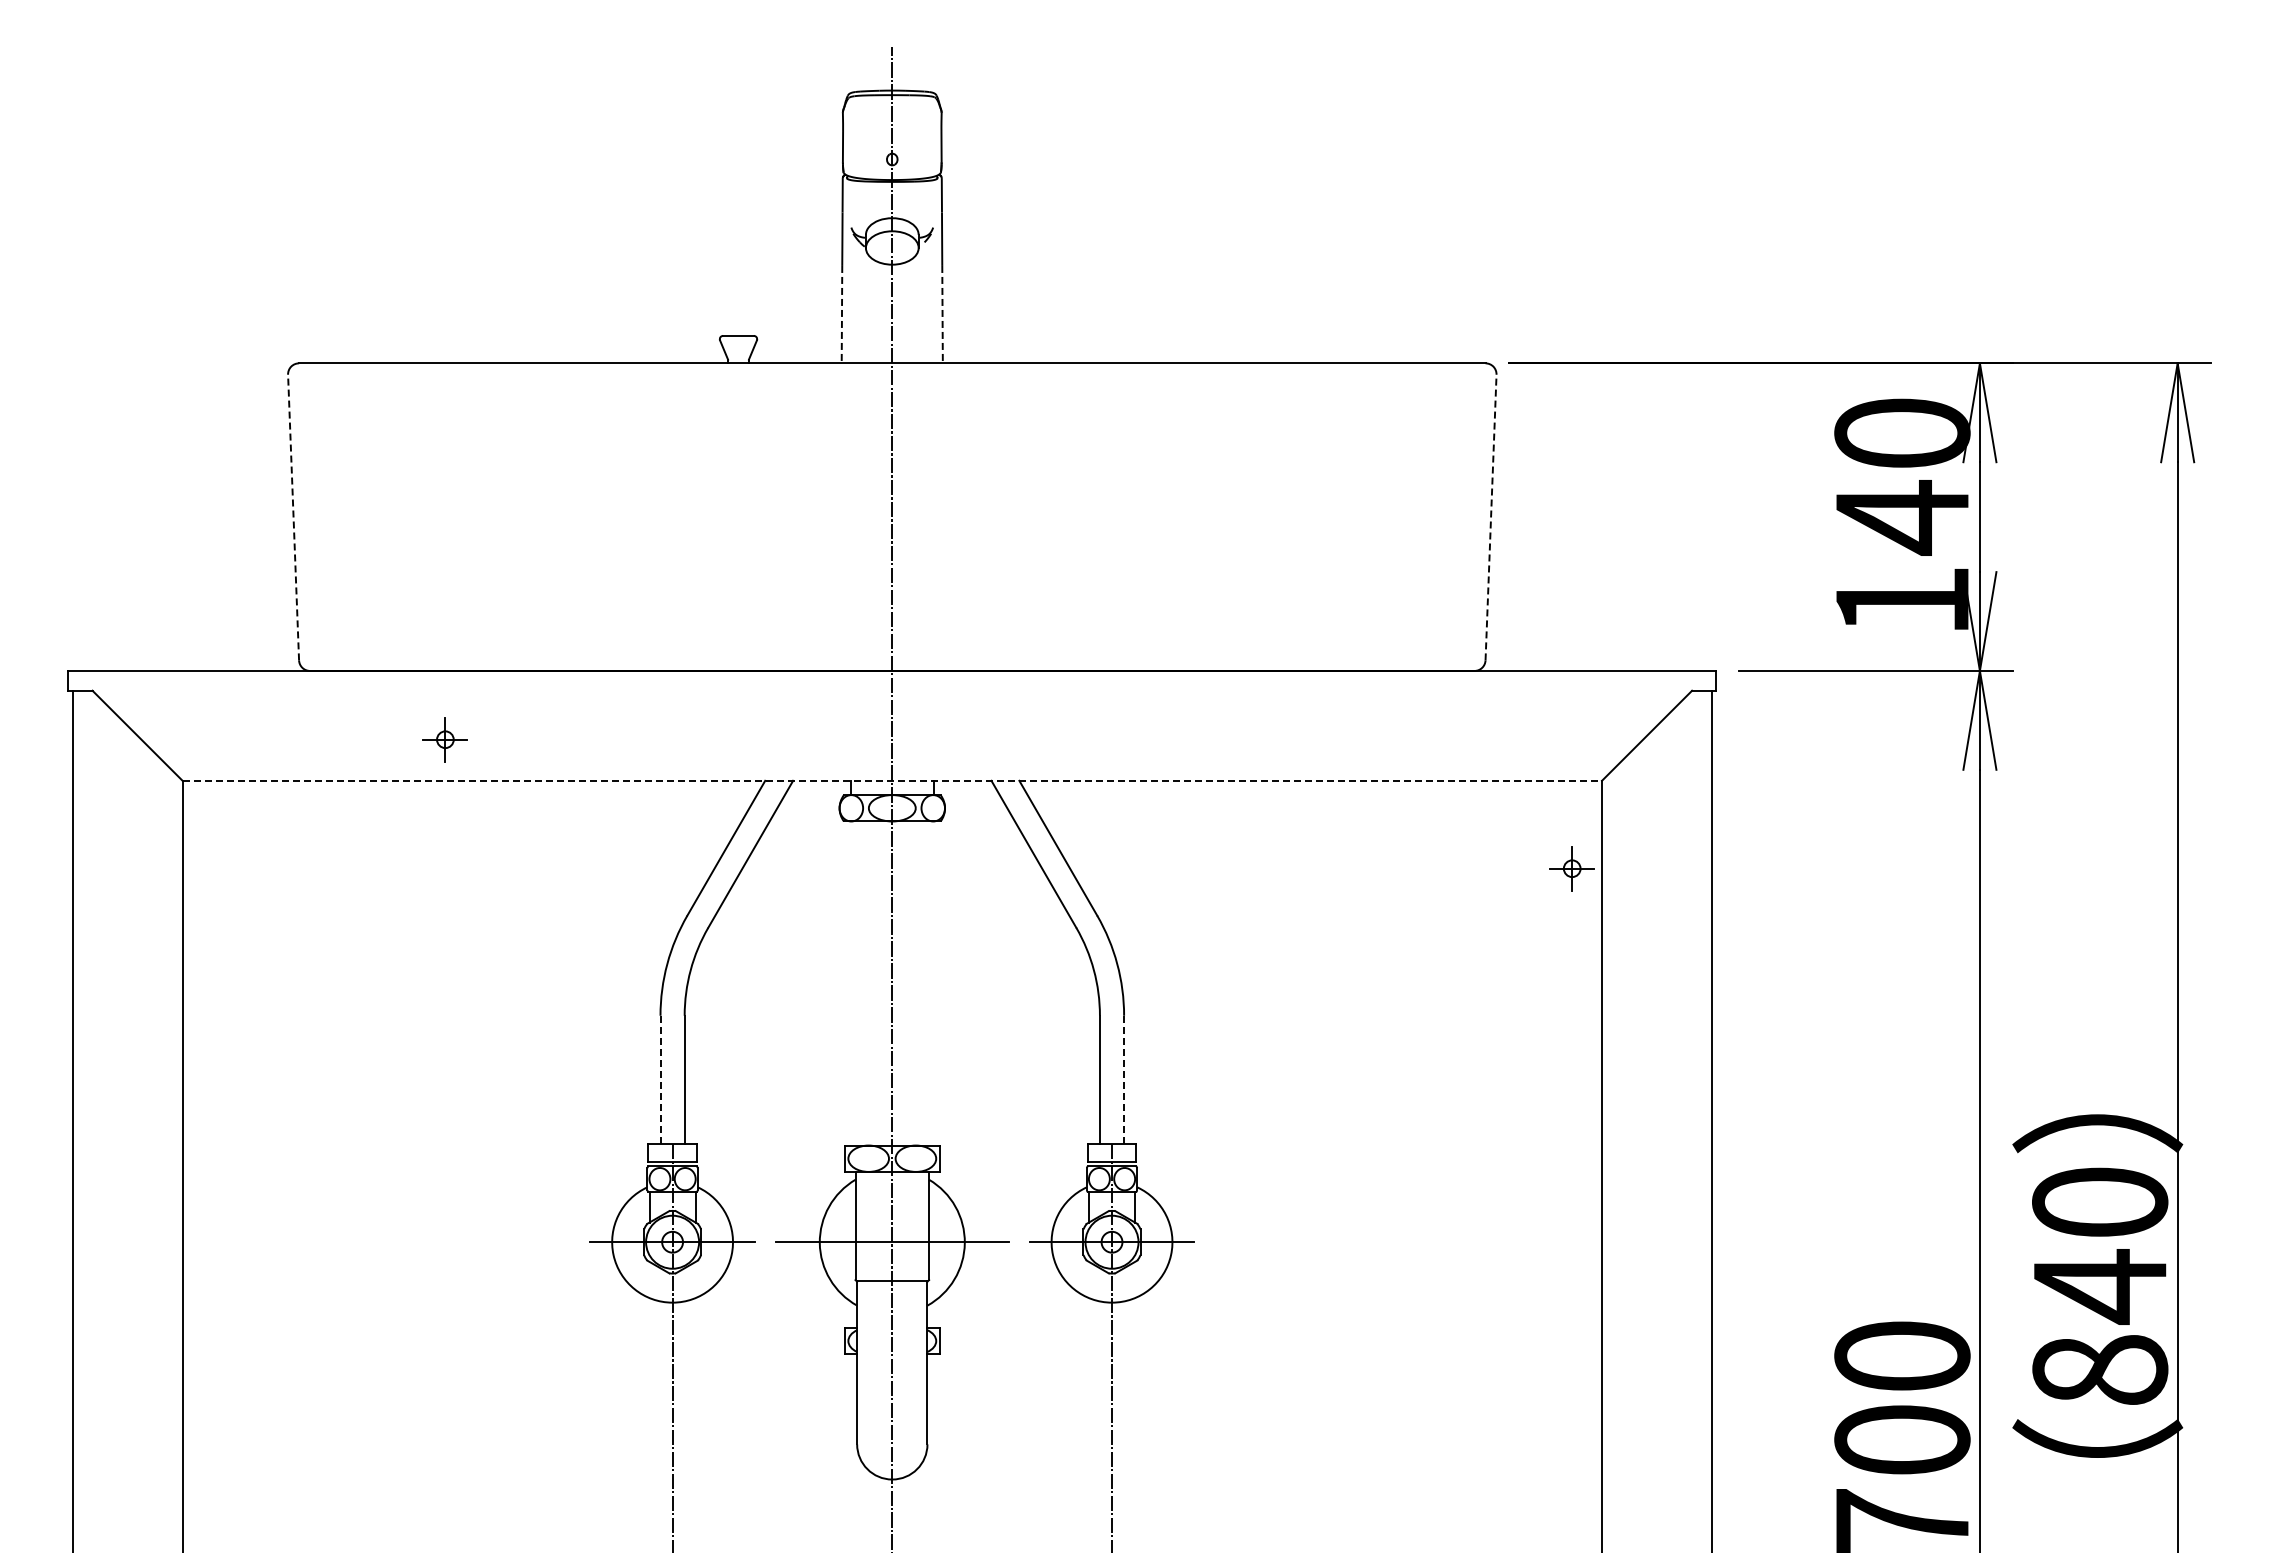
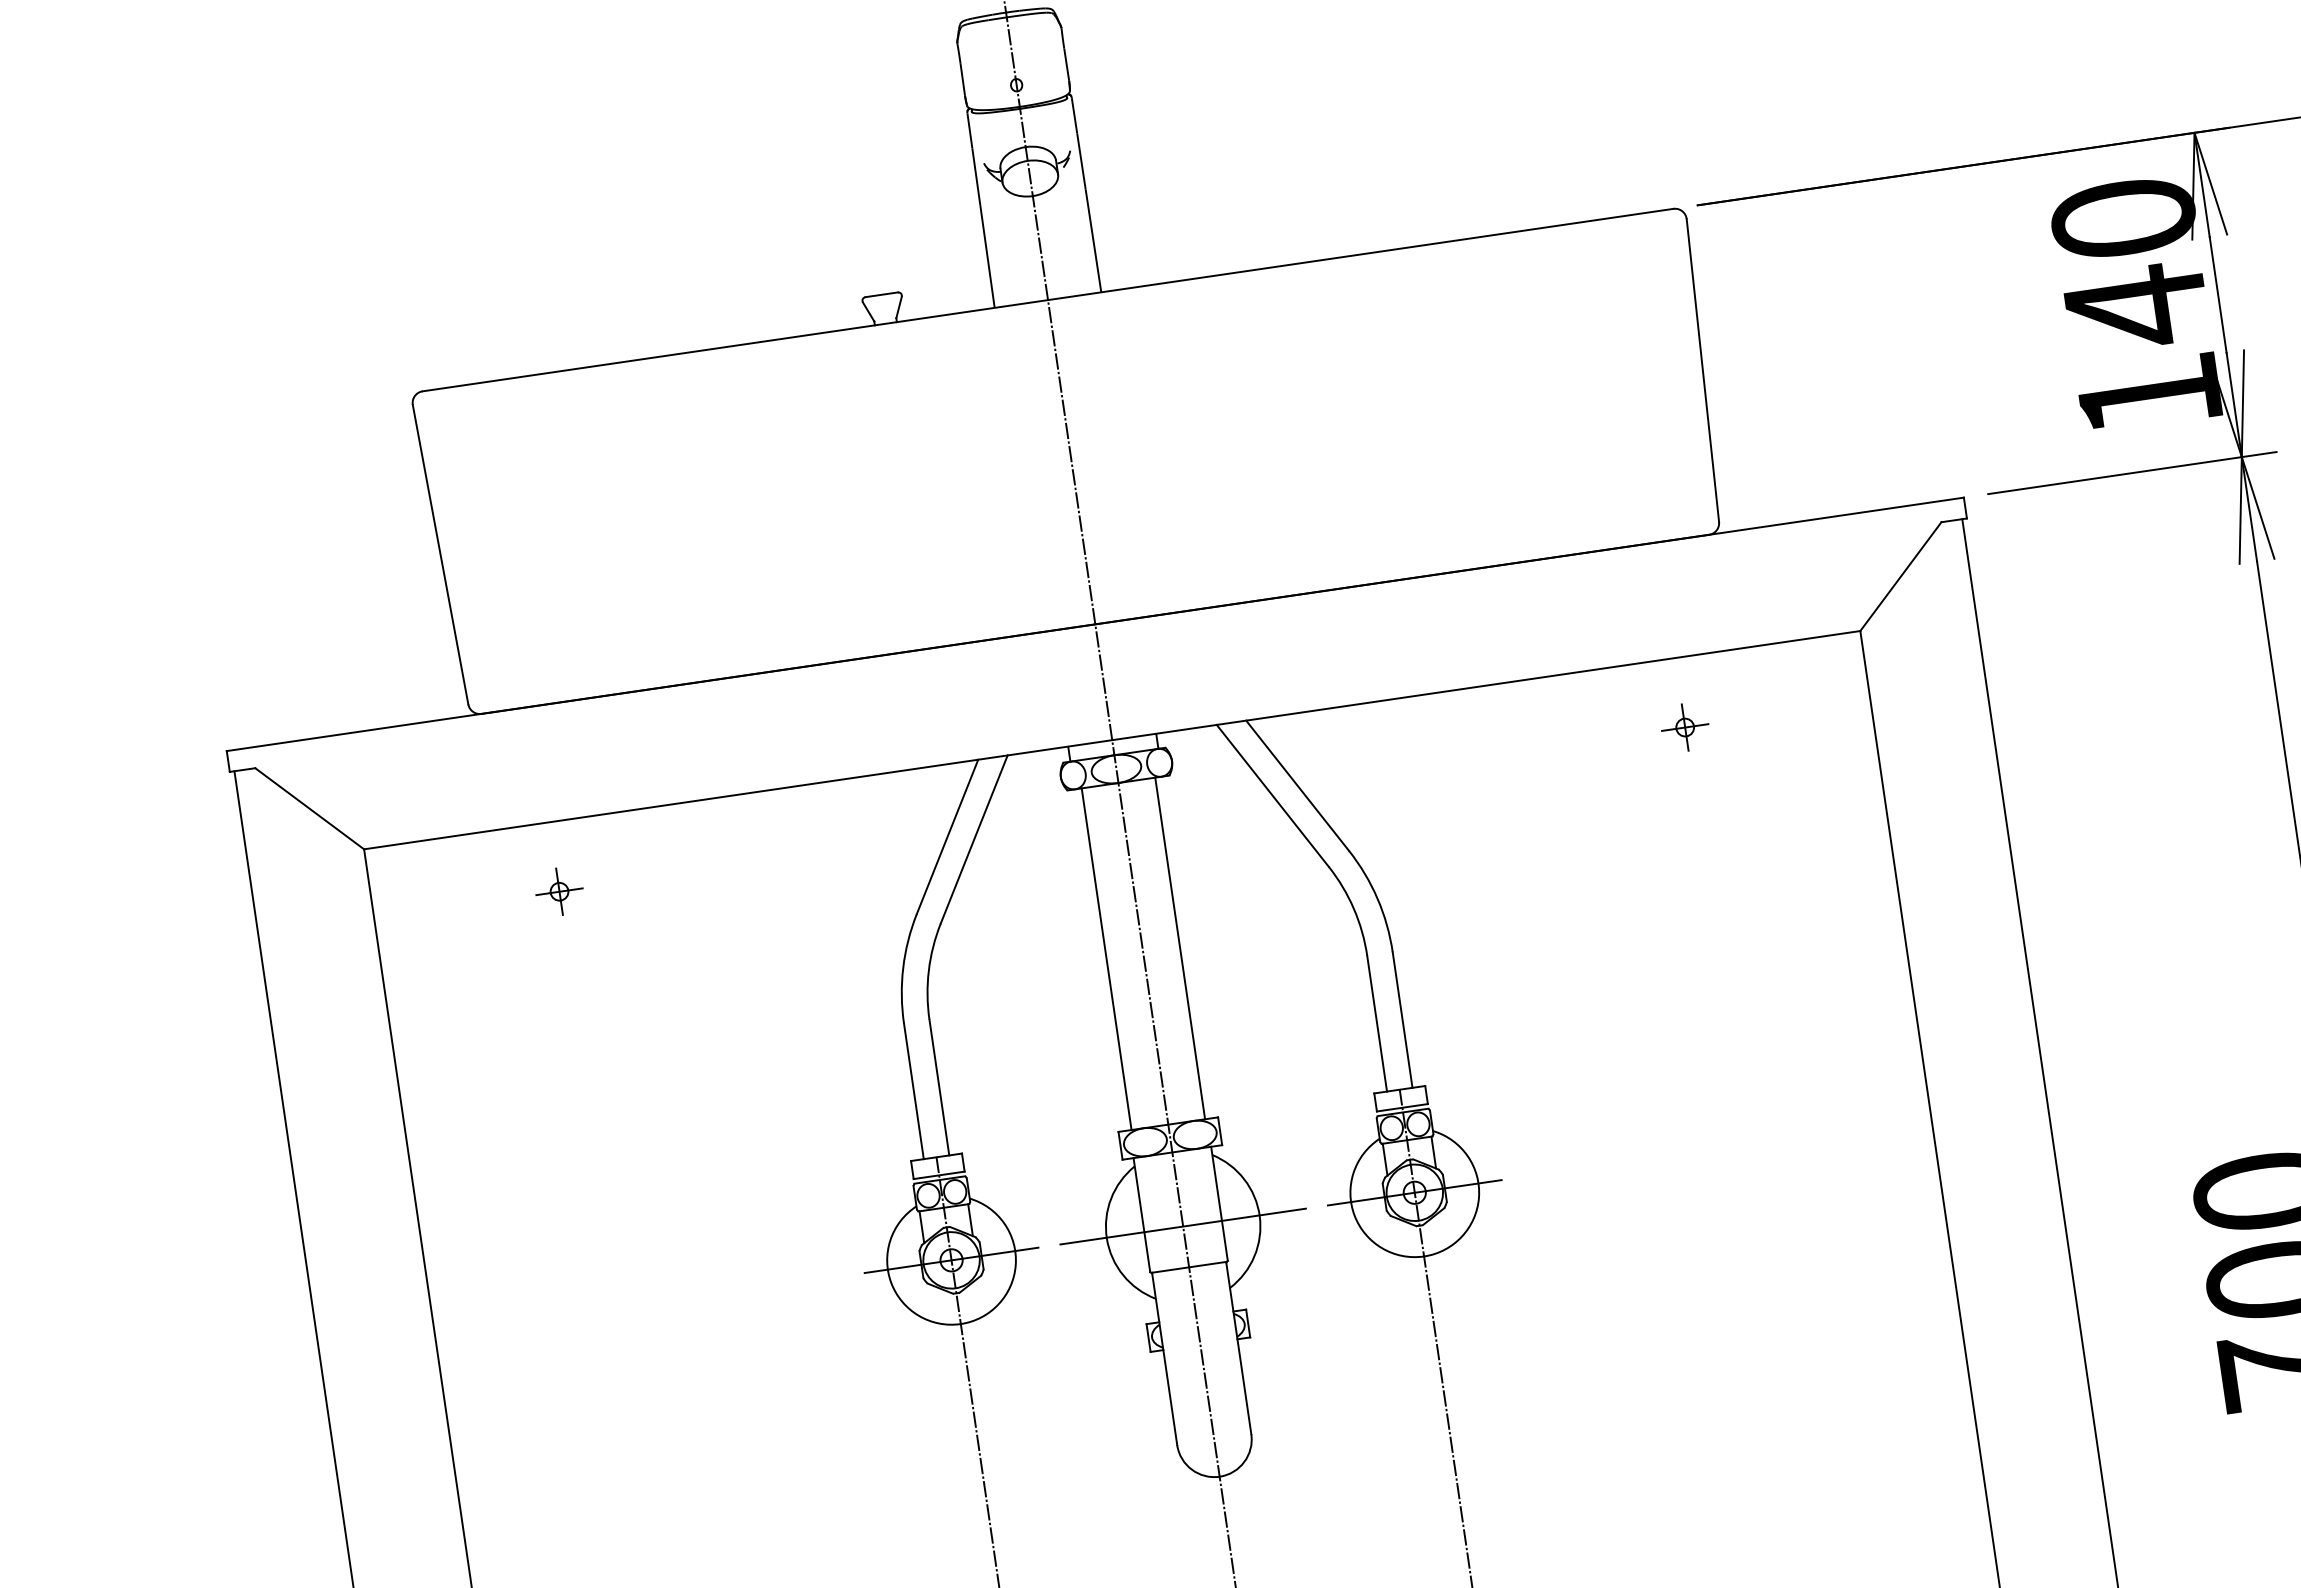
line: (841, 314) -> (986, 256), dashed -> solid
line: (942, 314) -> (1093, 240), dashed -> solid
line: (293, 517) -> (440, 554), dashed -> solid
line: (1491, 517) -> (1703, 370), dashed -> solid
part: (444, 739) -> (558, 891), moved
line: (892, 780) -> (1112, 739), dashed -> solid
part: (1571, 868) -> (1684, 727), moved
line: (857, 983) -> (1106, 959), added
line: (927, 983) -> (1180, 948), added
line: (660, 1079) -> (913, 1090), dashed -> solid
line: (1124, 1079) -> (1402, 1019), dashed -> solid

